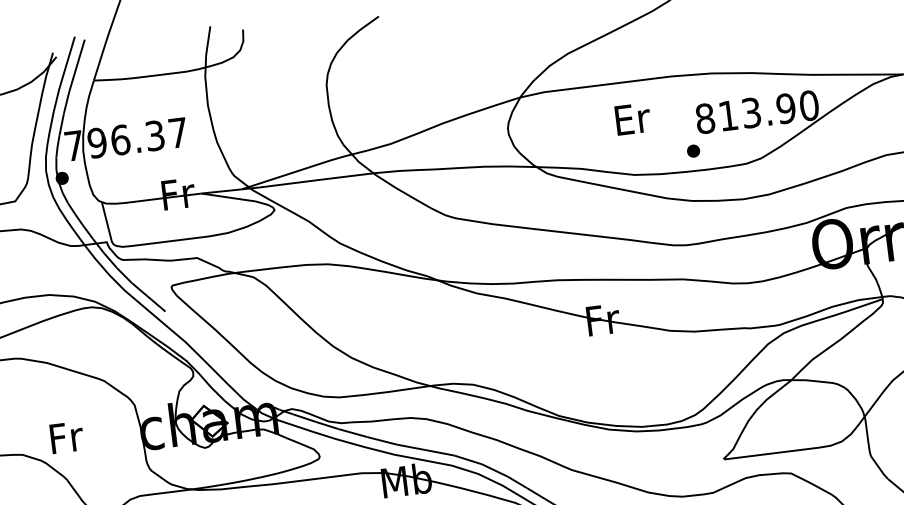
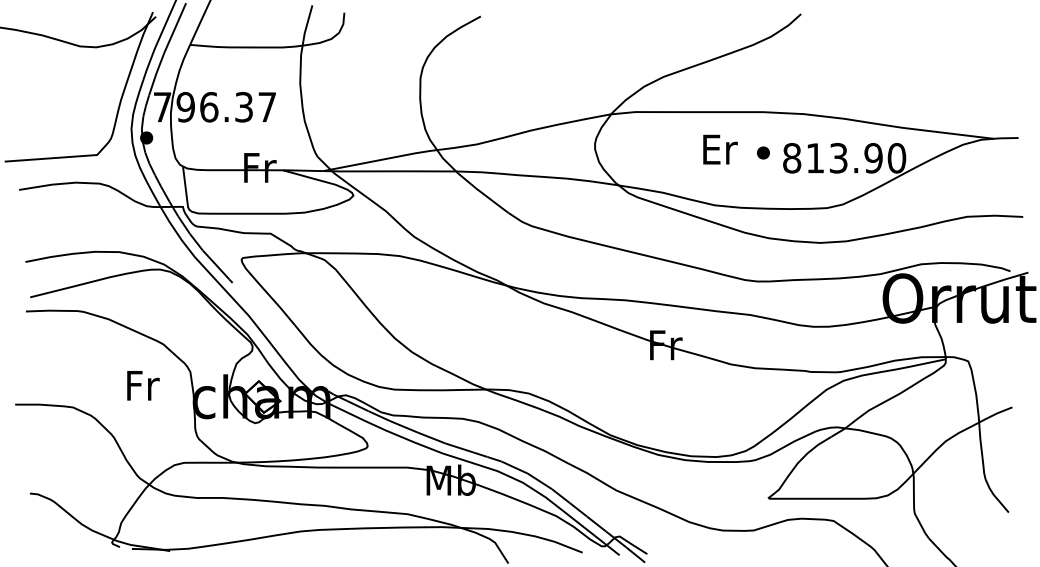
part: (693, 150) -> (763, 152), moved
text: (67, 437) -> (143, 385), moved

